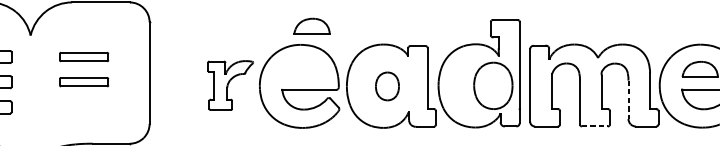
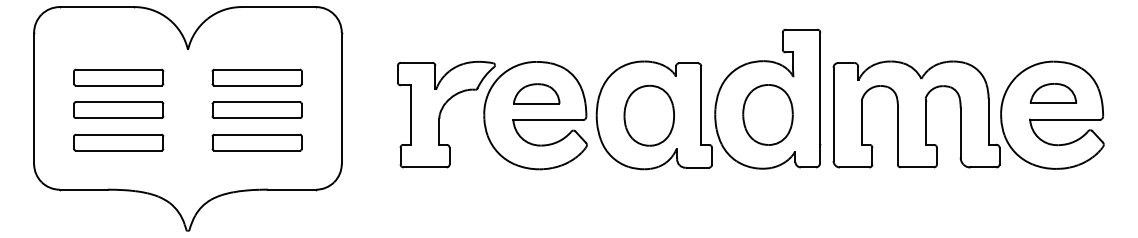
part: (311, 25) -> (536, 93), moved
part: (83, 56) -> (256, 77), size x1.43
part: (83, 81) -> (256, 109), size x1.43
part: (230, 85) -> (446, 114), size x1.67
part: (492, 85) -> (767, 114), moved
part: (386, 86) -> (648, 115), size x1.67
line: (628, 99) -> (960, 132), dashed -> solid
part: (83, 107) -> (256, 142), added
line: (595, 126) -> (917, 167), dashed -> solid

